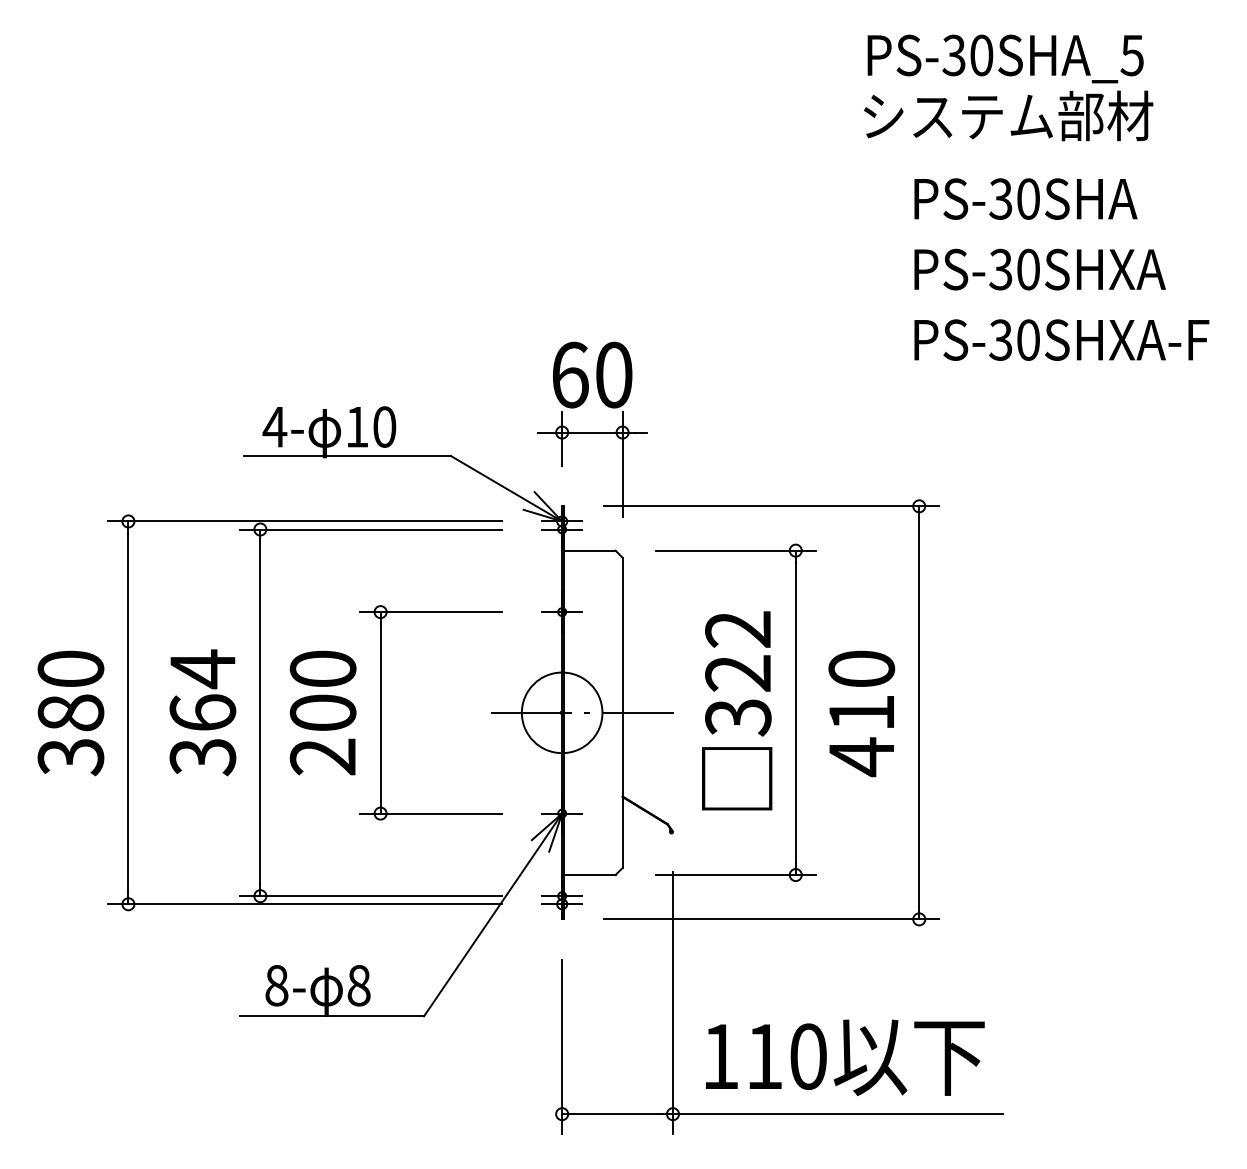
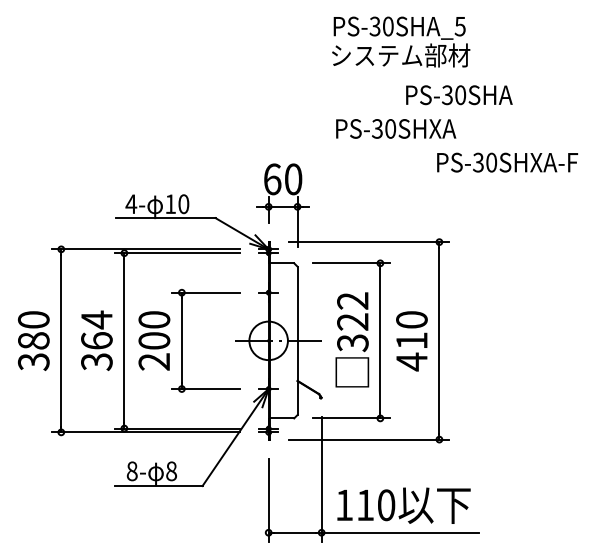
text: (1009, 86) -> (401, 41), moved
text: (1026, 199) -> (459, 95), moved
text: (1040, 268) -> (396, 128), moved

